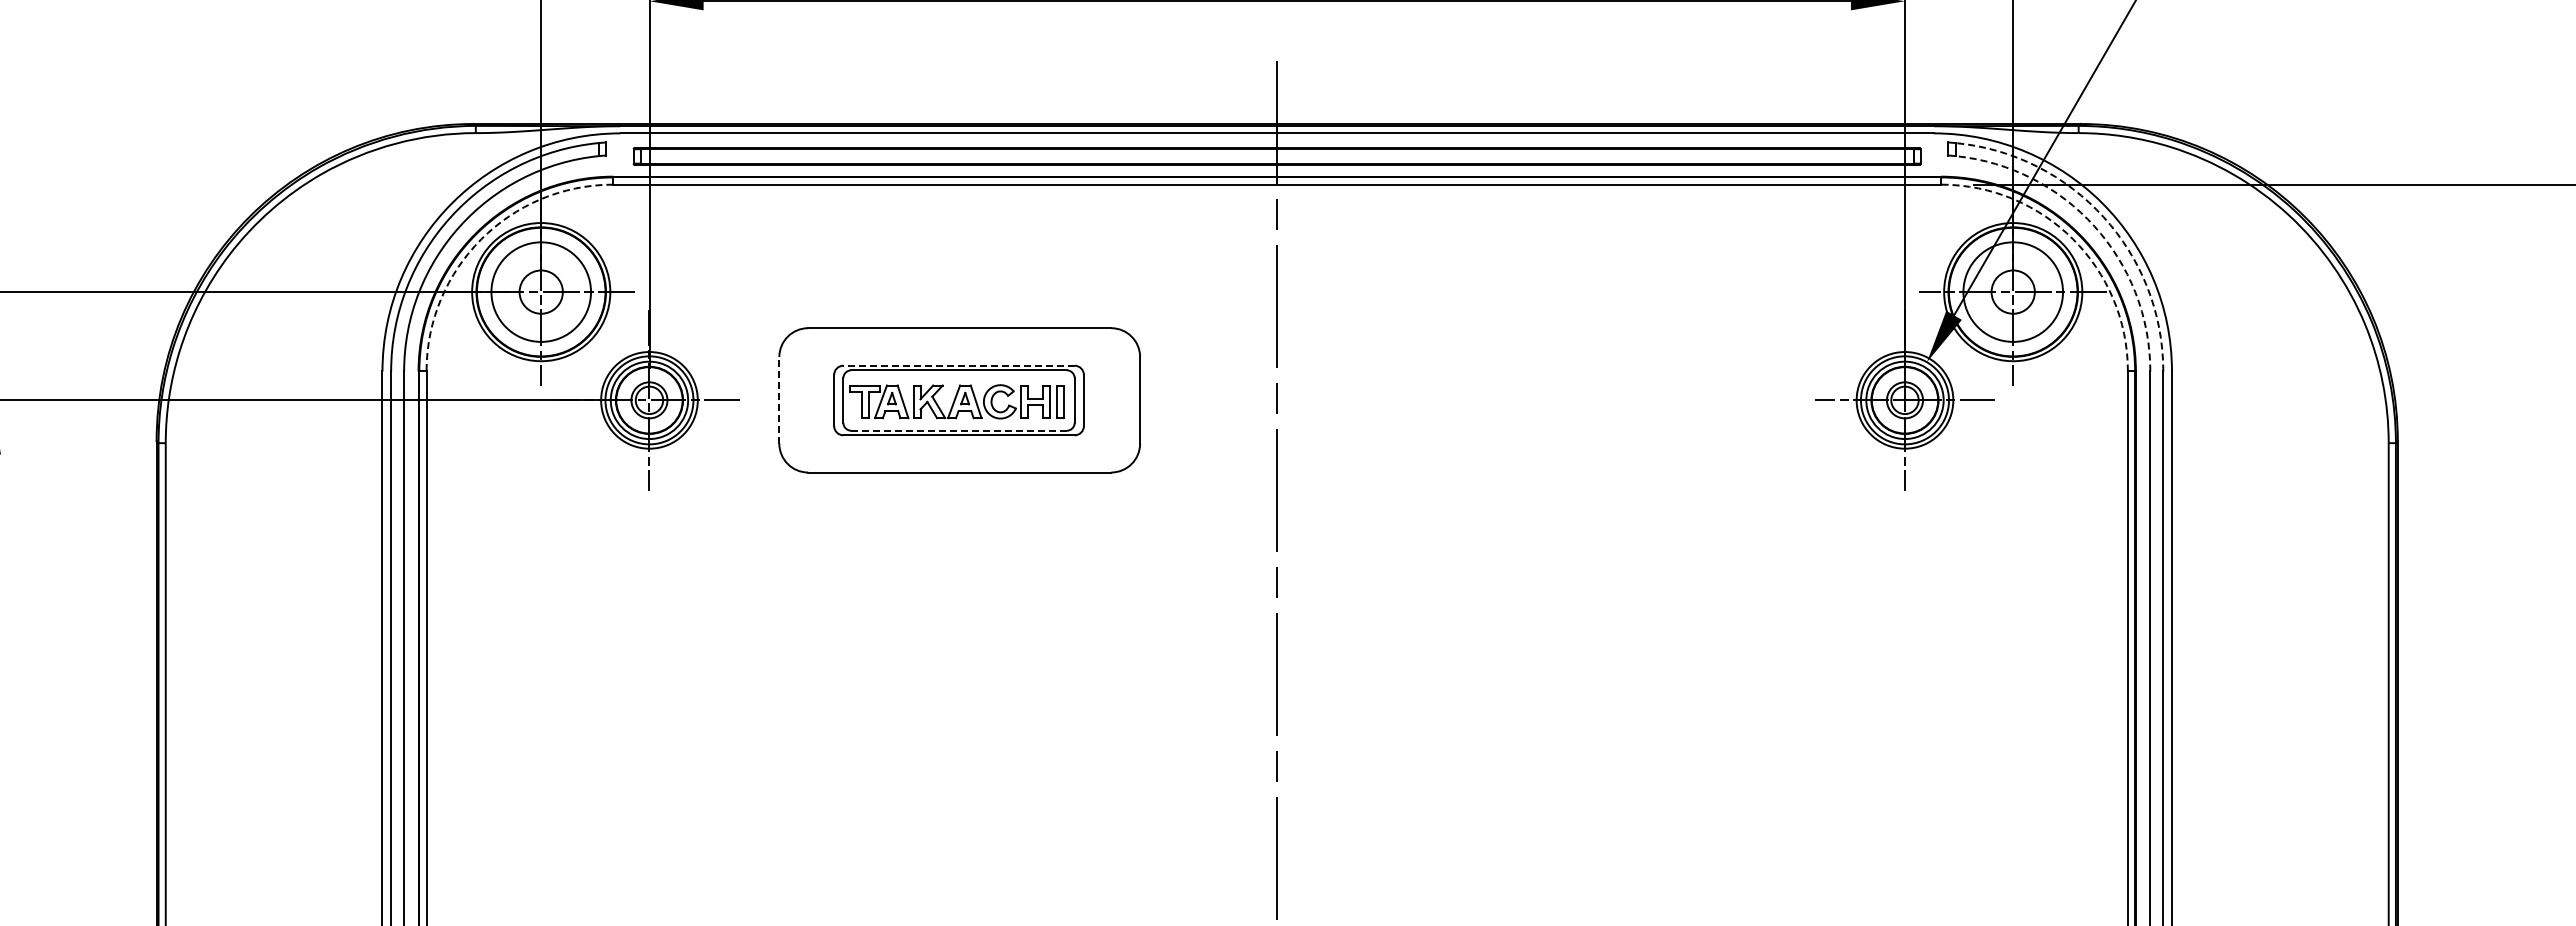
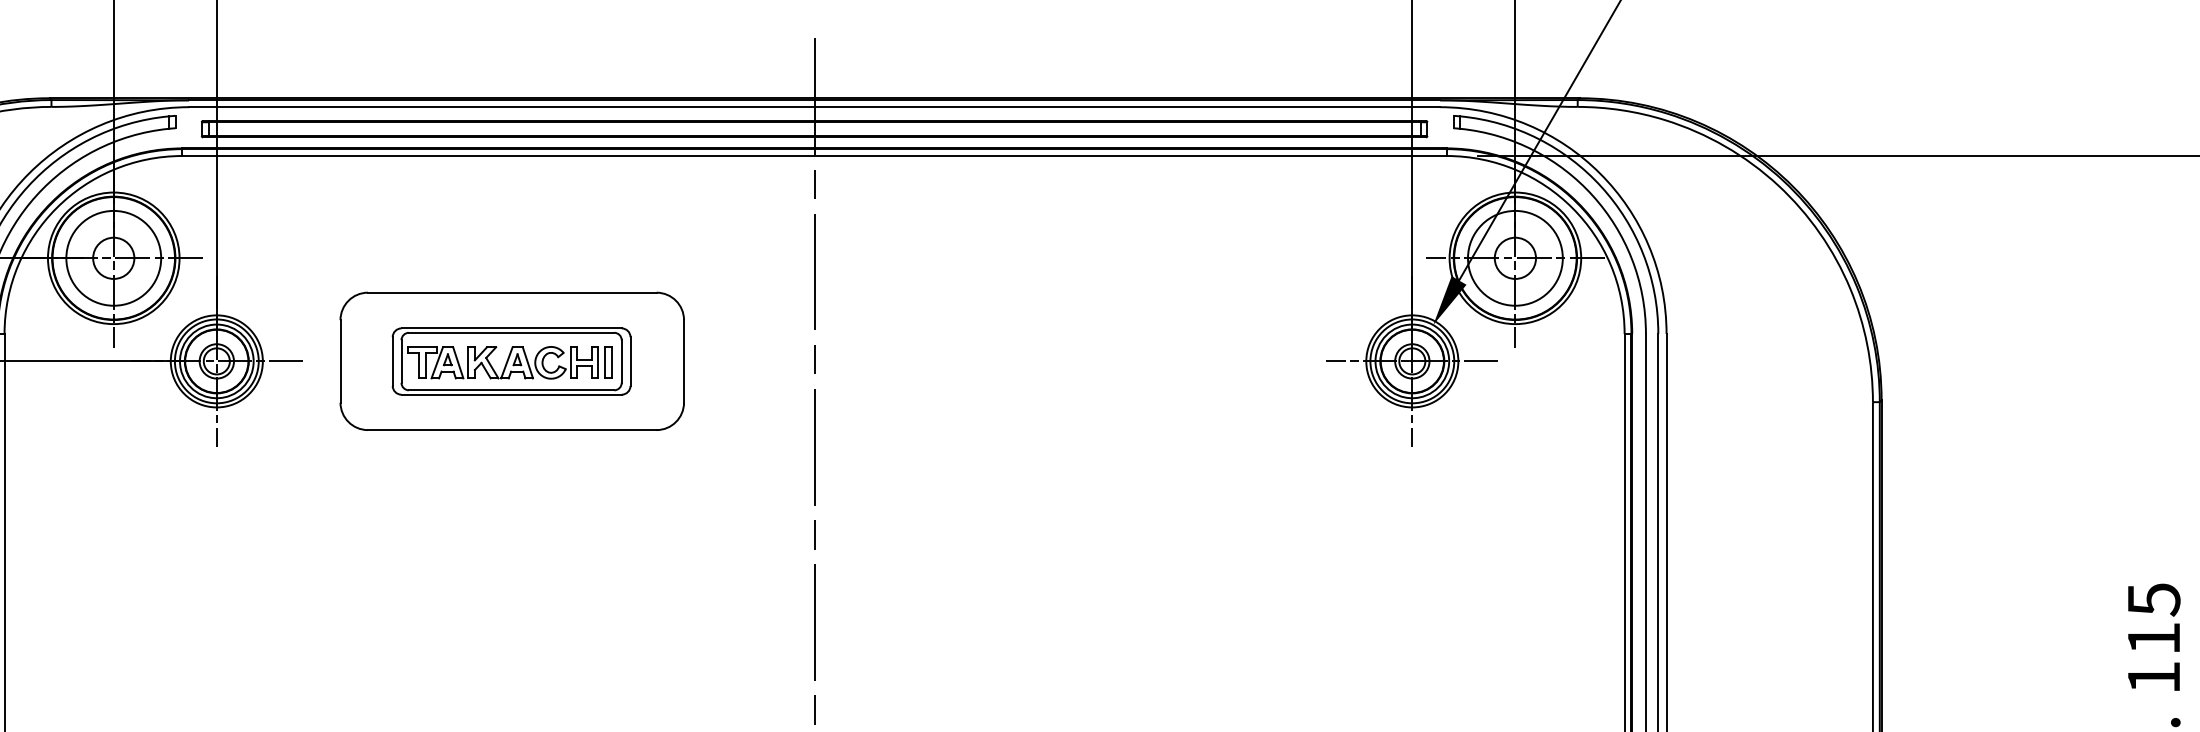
arc: (2103, 217) -> (1601, 187), dashed -> solid
arc: (2094, 226) -> (1592, 195), dashed -> solid
arc: (481, 239) -> (56, 208), dashed -> solid
arc: (2073, 239) -> (1572, 208), dashed -> solid
line: (959, 365) -> (512, 328), dashed -> solid
line: (779, 399) -> (340, 360), dashed -> solid
line: (959, 430) -> (512, 390), dashed -> solid

